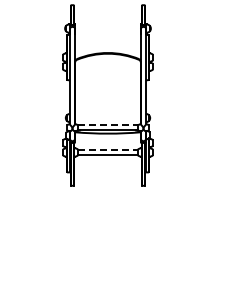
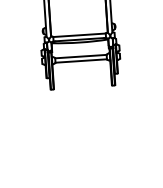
line: (108, 125) -> (79, 35), dashed -> solid
line: (108, 149) -> (81, 56), dashed -> solid

